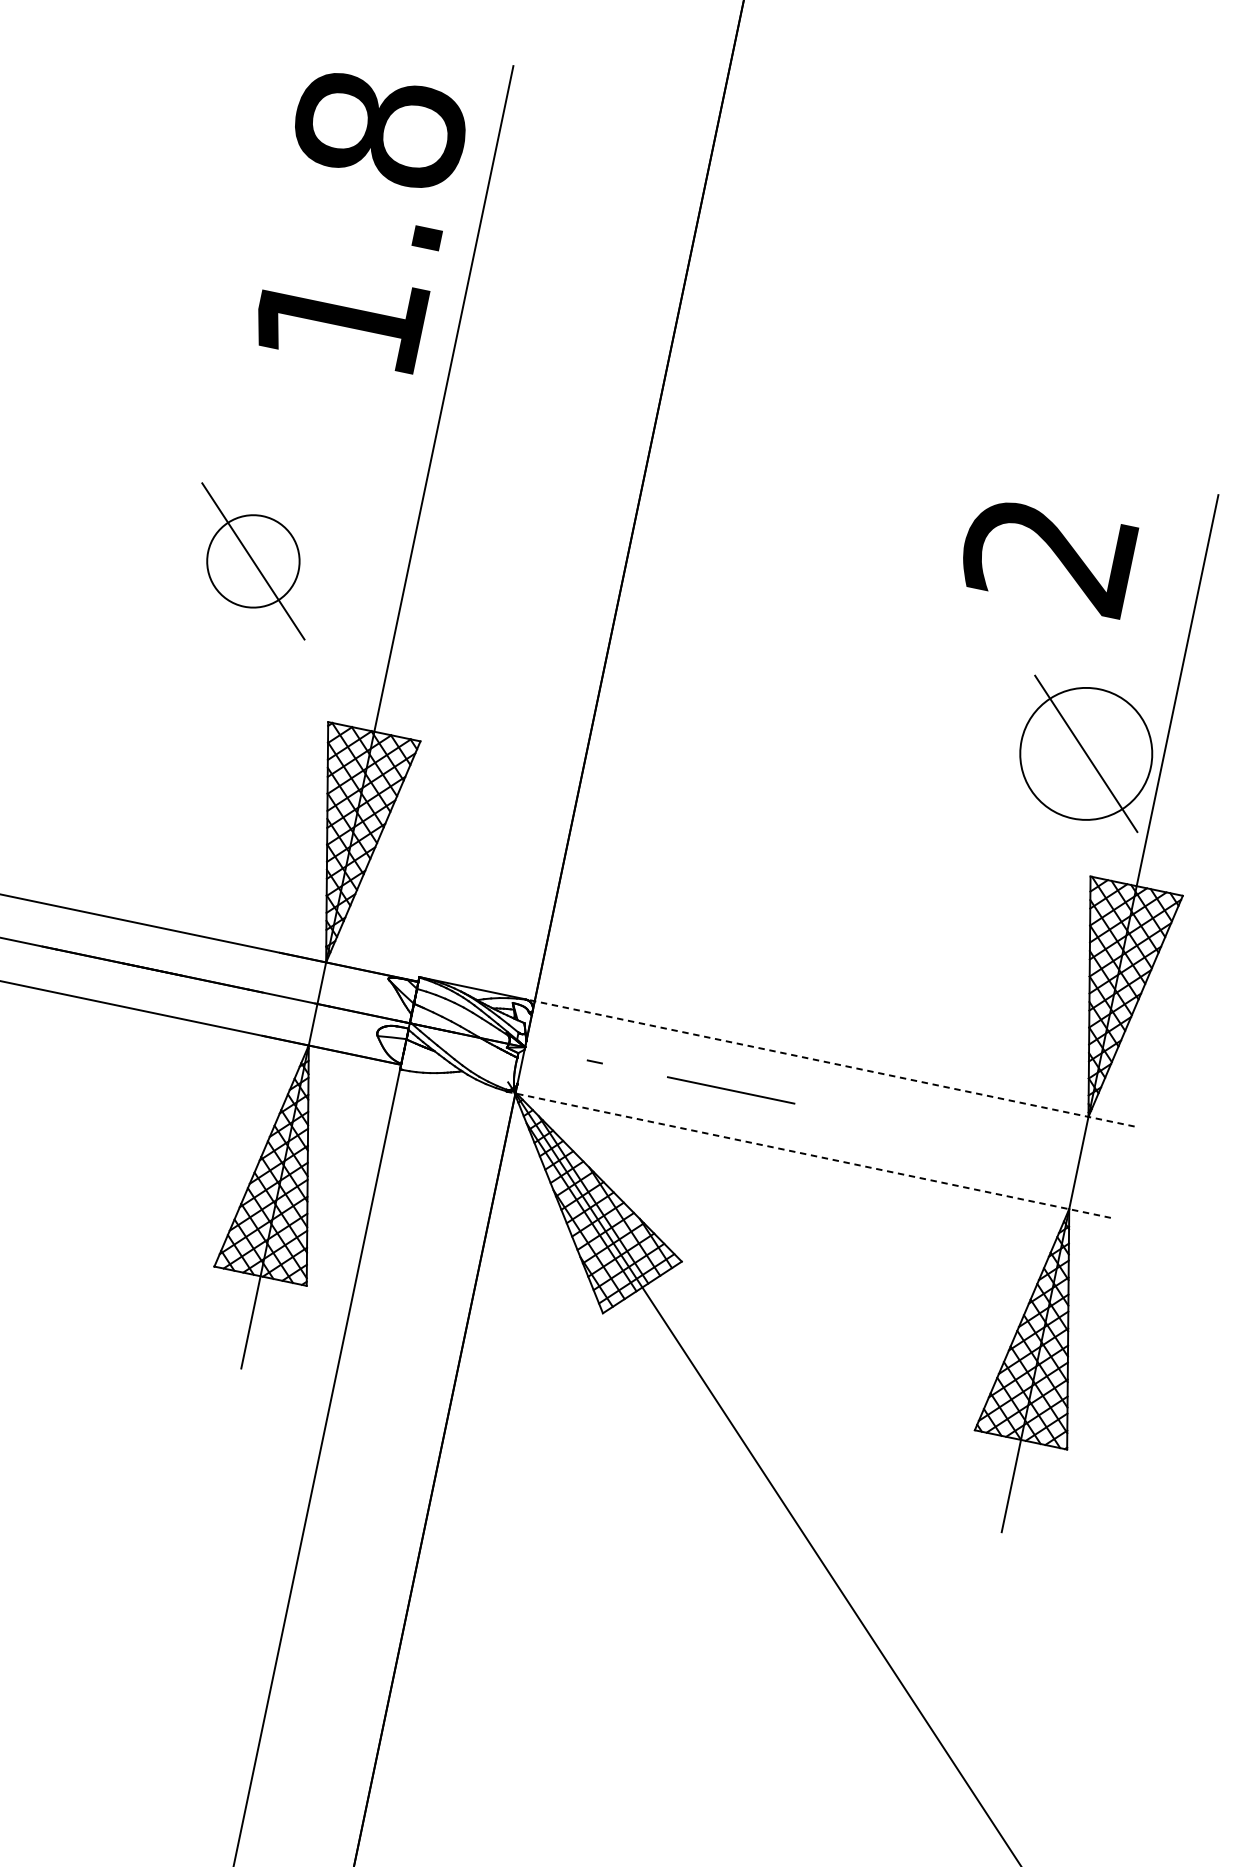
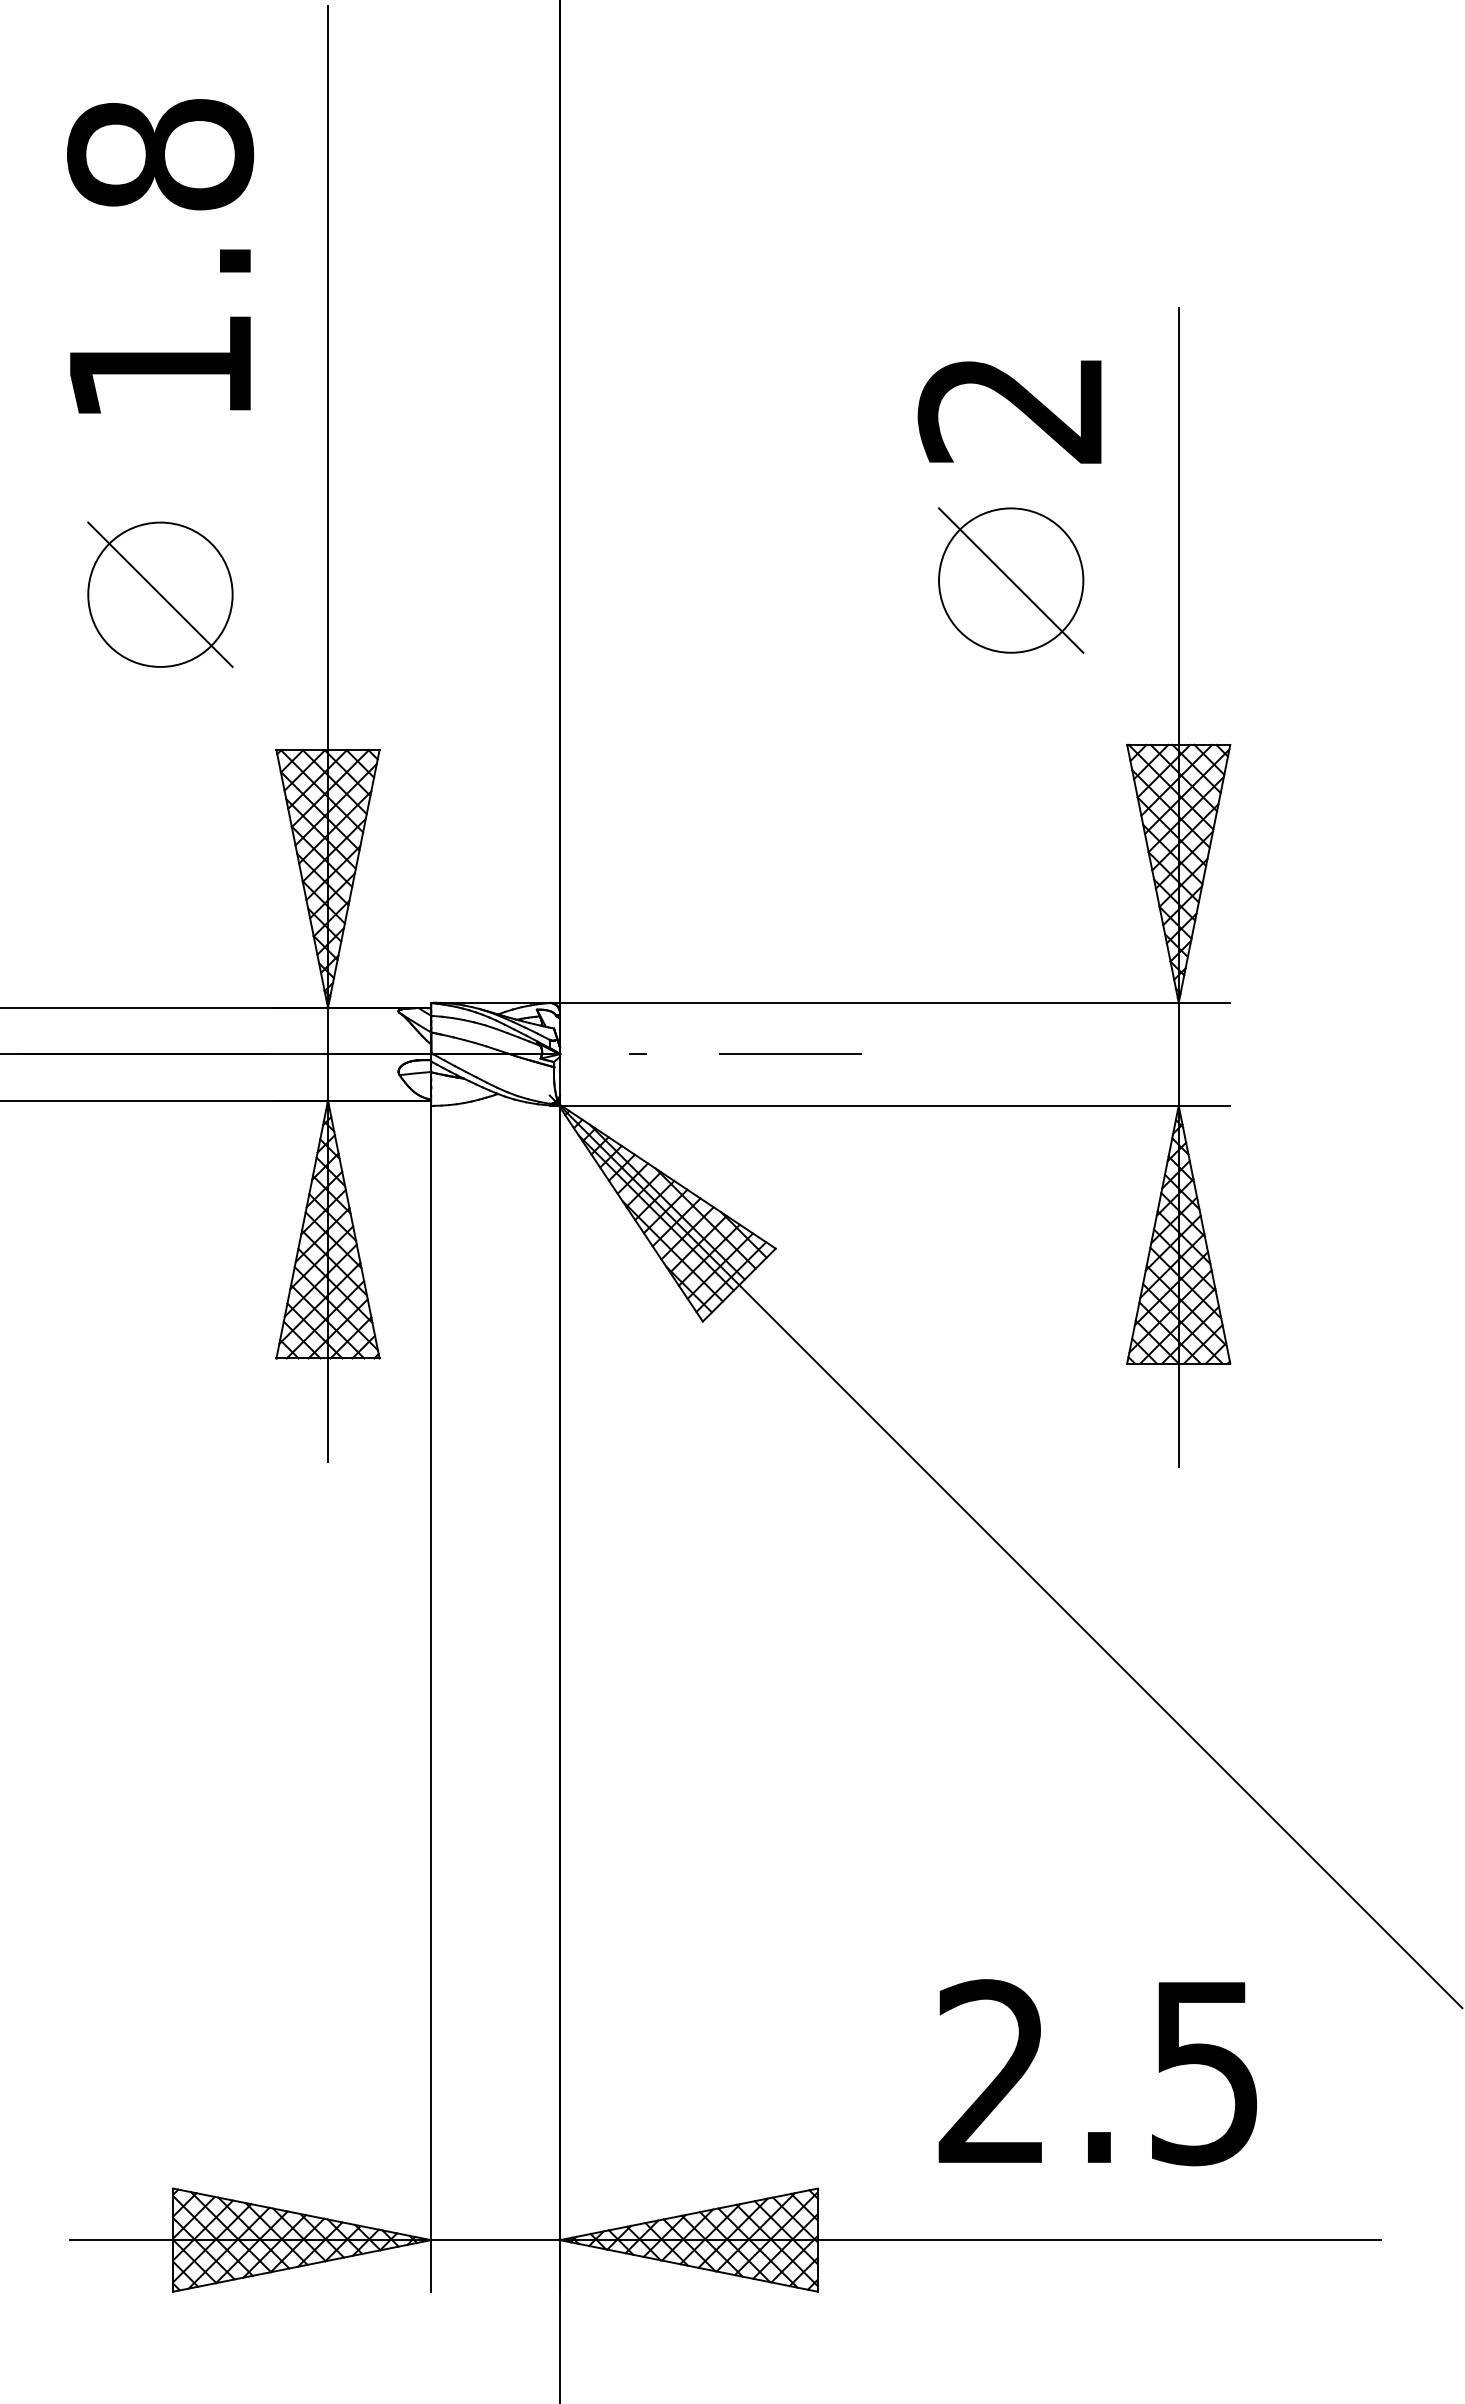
text: (361, 220) -> (160, 256), moved
circle: (253, 561) -> (160, 594), size x1.43
part: (1086, 753) -> (1011, 580), moved
line: (829, 1062) -> (889, 1002), dashed -> solid
line: (811, 1154) -> (890, 1105), dashed -> solid

